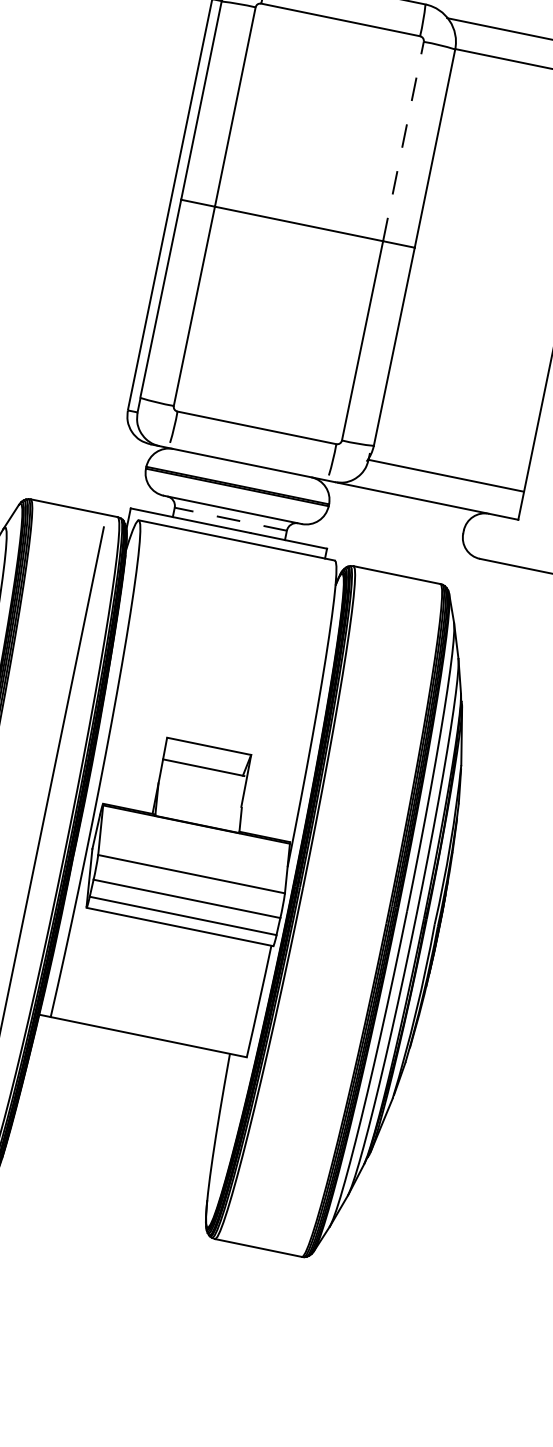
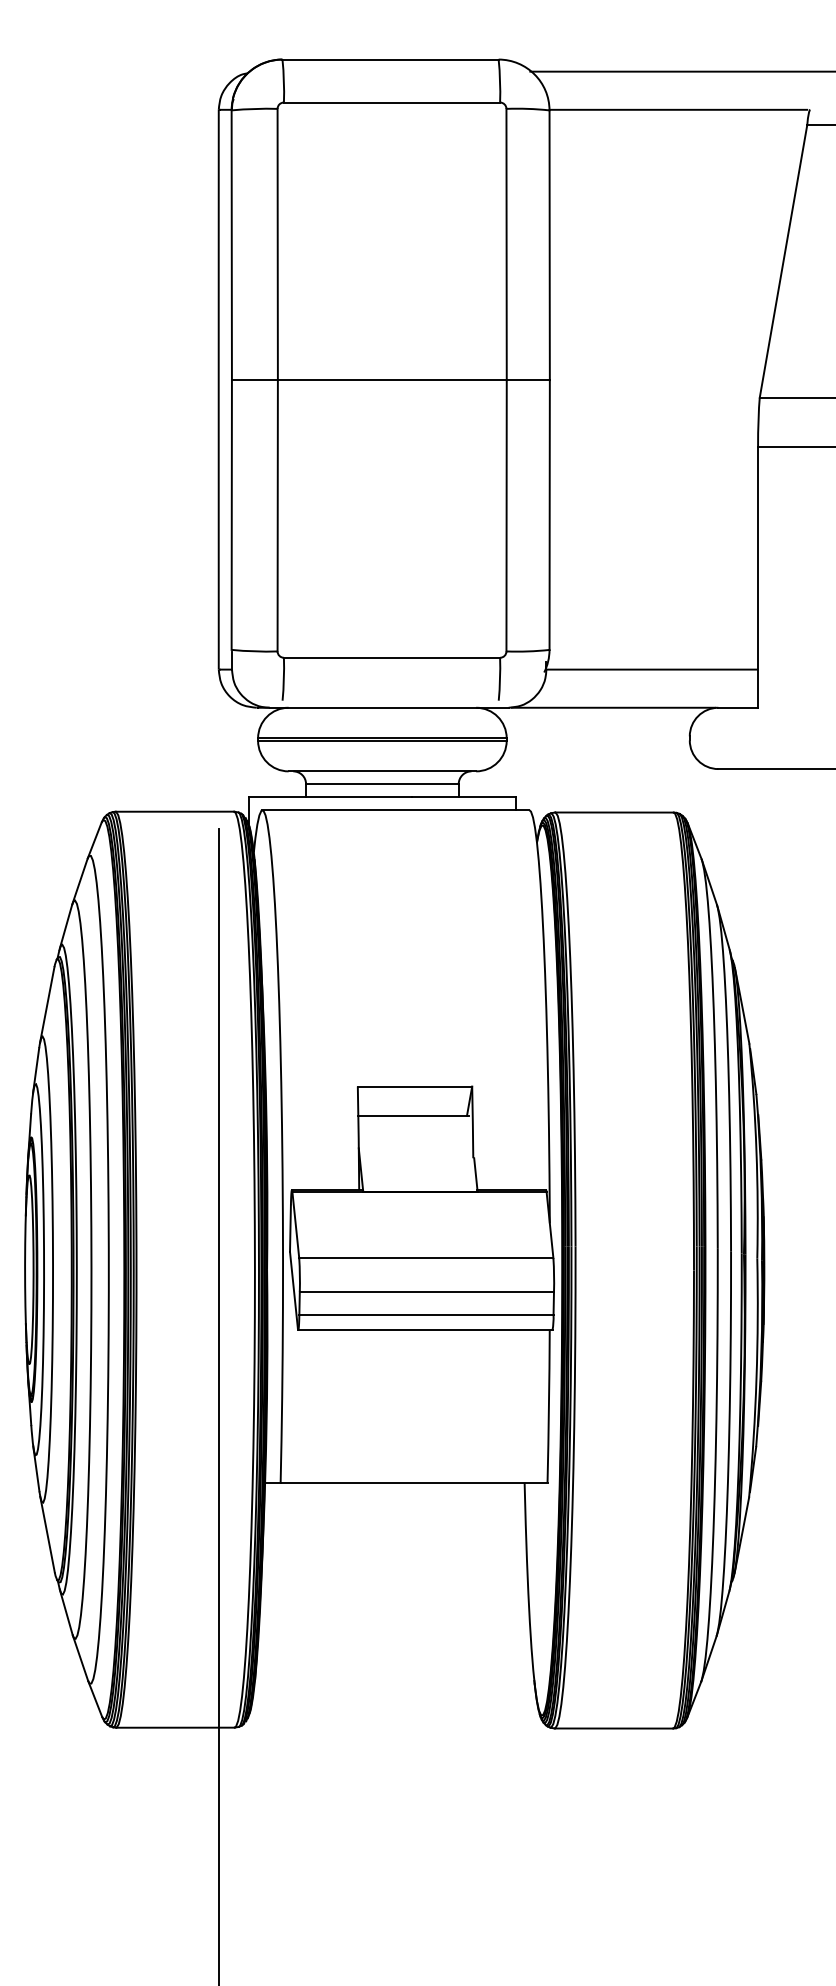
line: (403, 141) -> (506, 244), dashed -> solid
line: (230, 519) -> (381, 784), dashed -> solid

